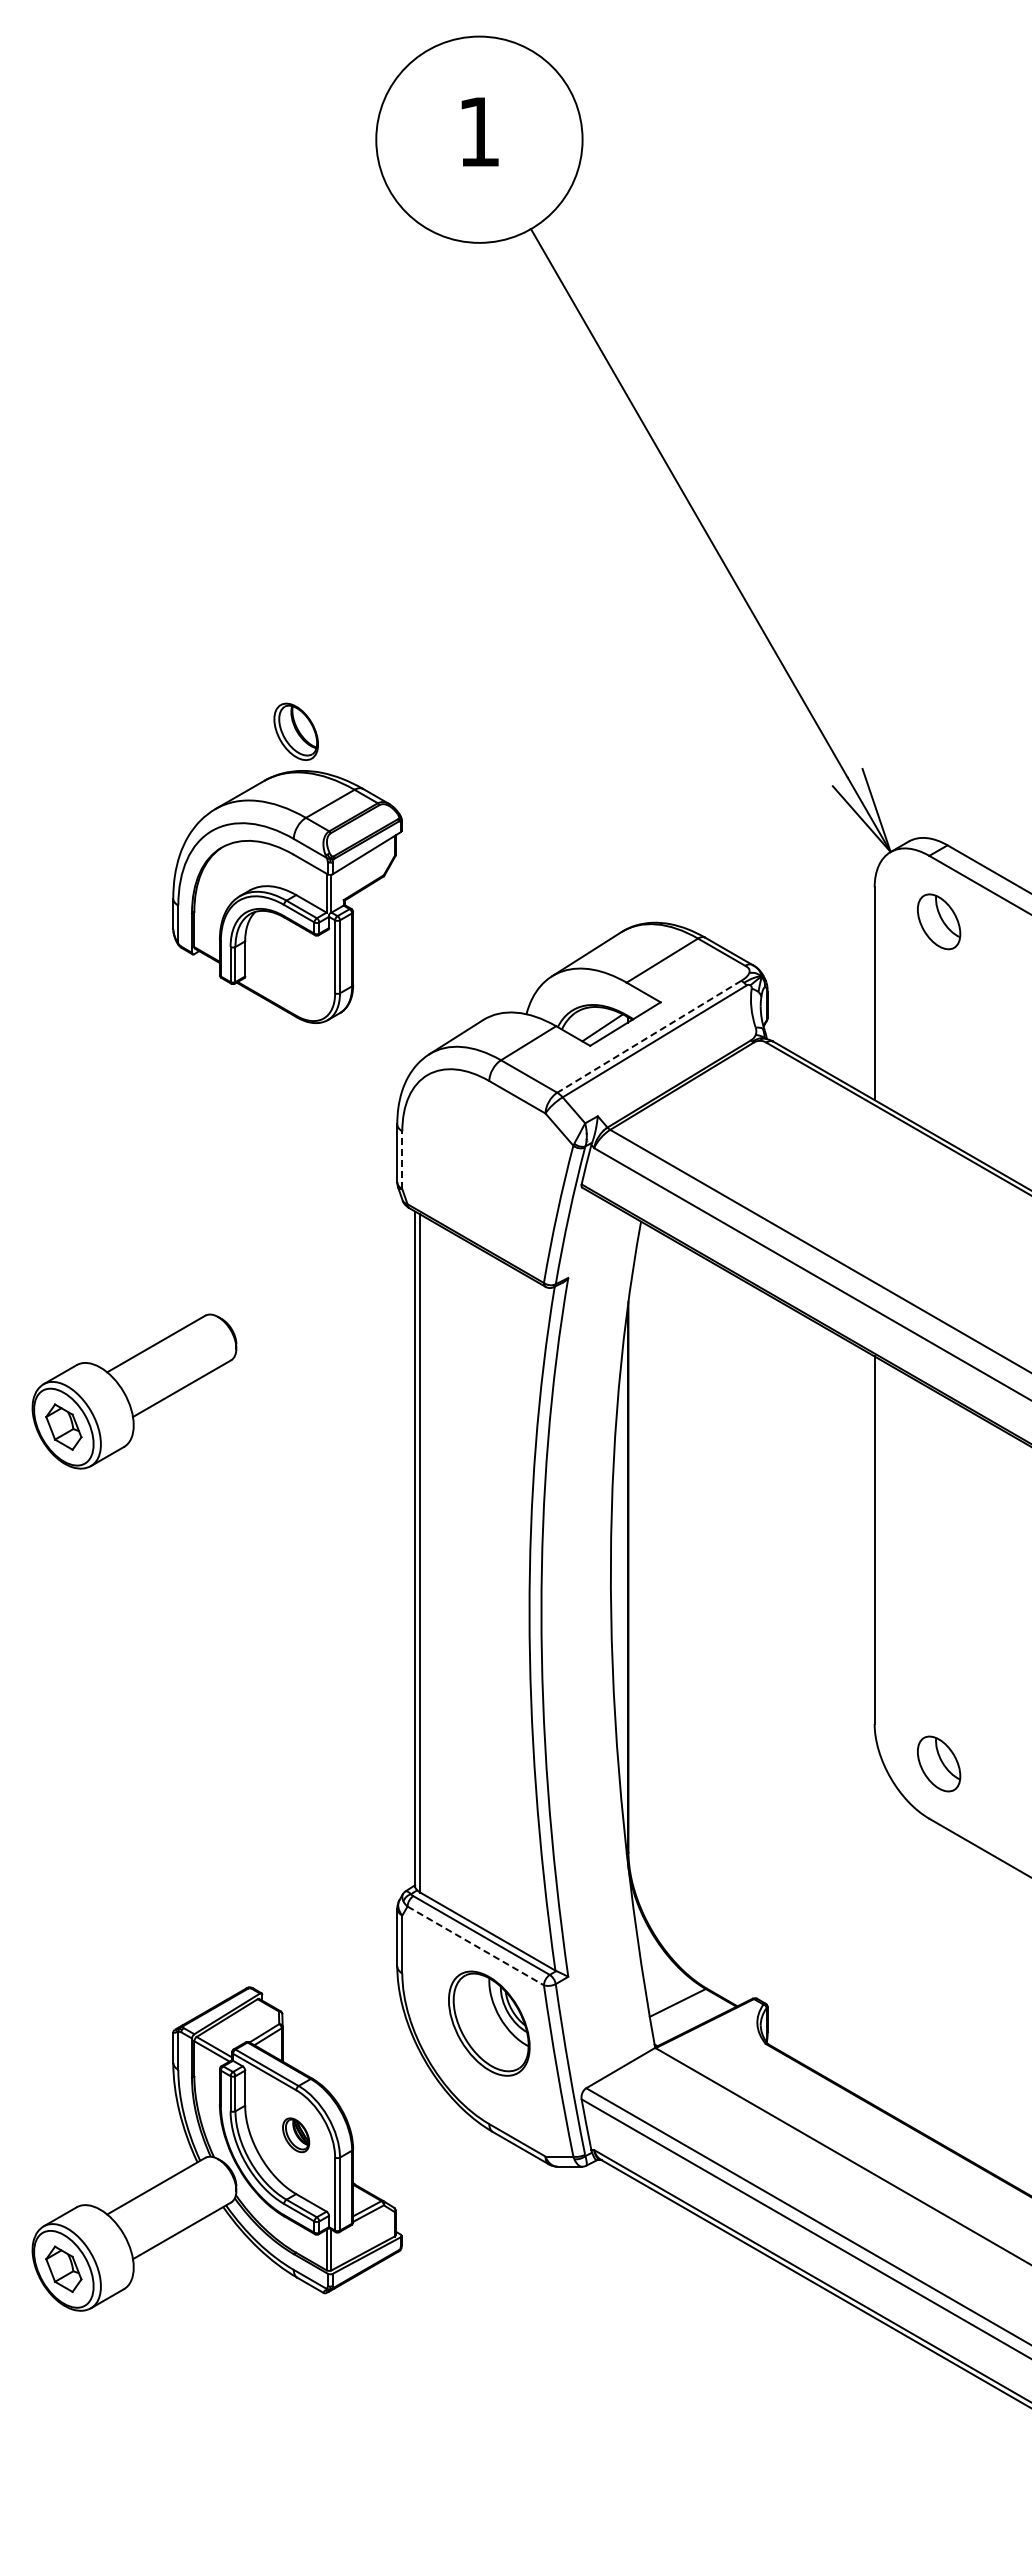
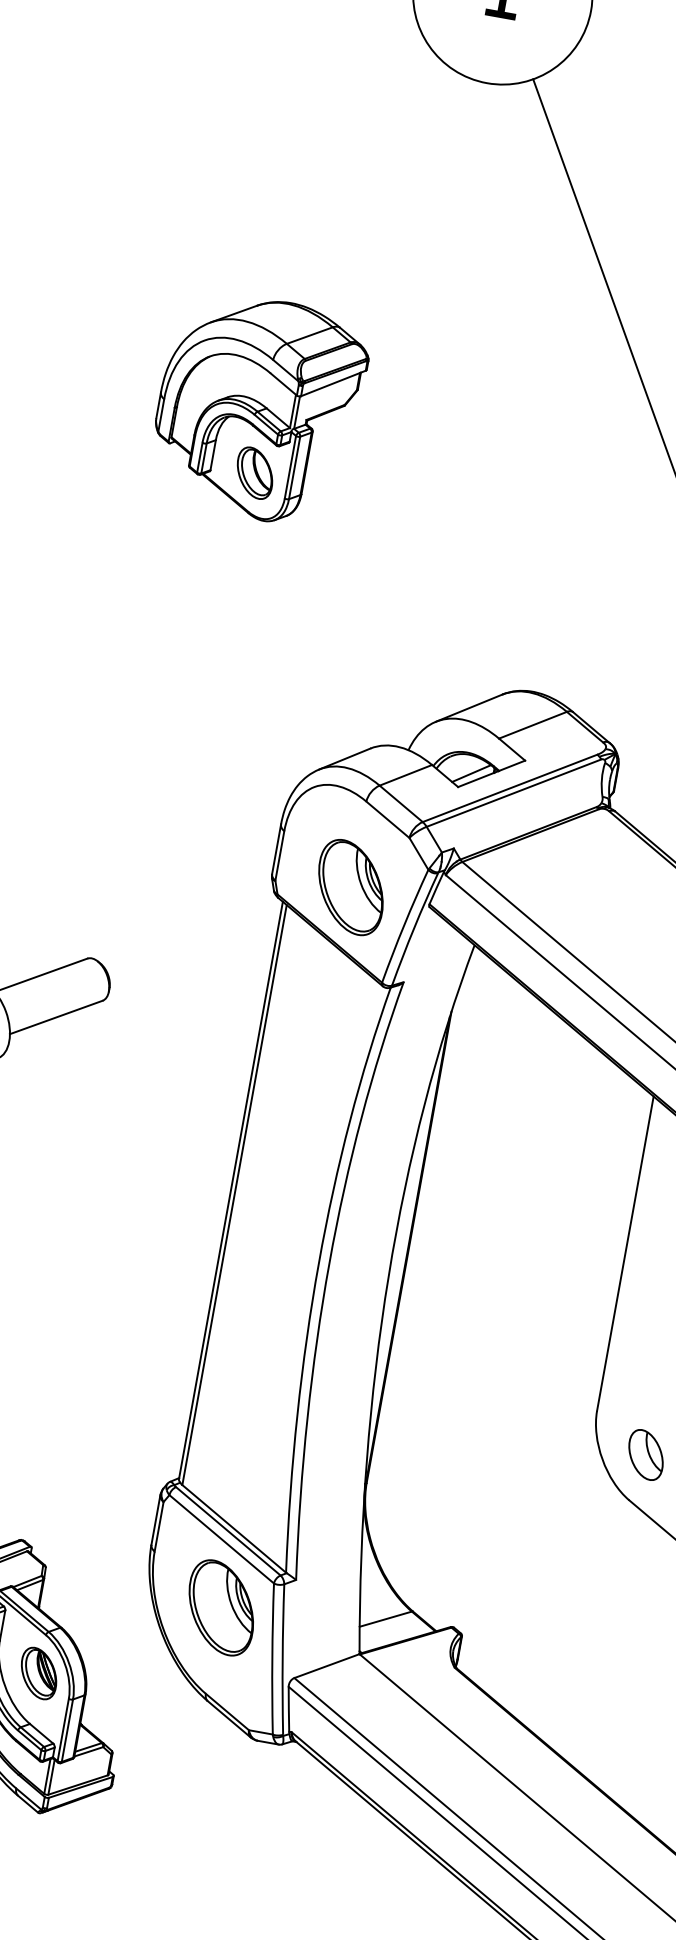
part: (287, 896) -> (258, 408), moved
line: (649, 1036) -> (510, 788), dashed -> solid
line: (402, 1160) -> (279, 856), dashed -> solid
part: (489, 1181) -> (351, 887), added
line: (475, 1945) -> (221, 1538), dashed -> solid
part: (295, 2135) -> (38, 1673), size x1.67

